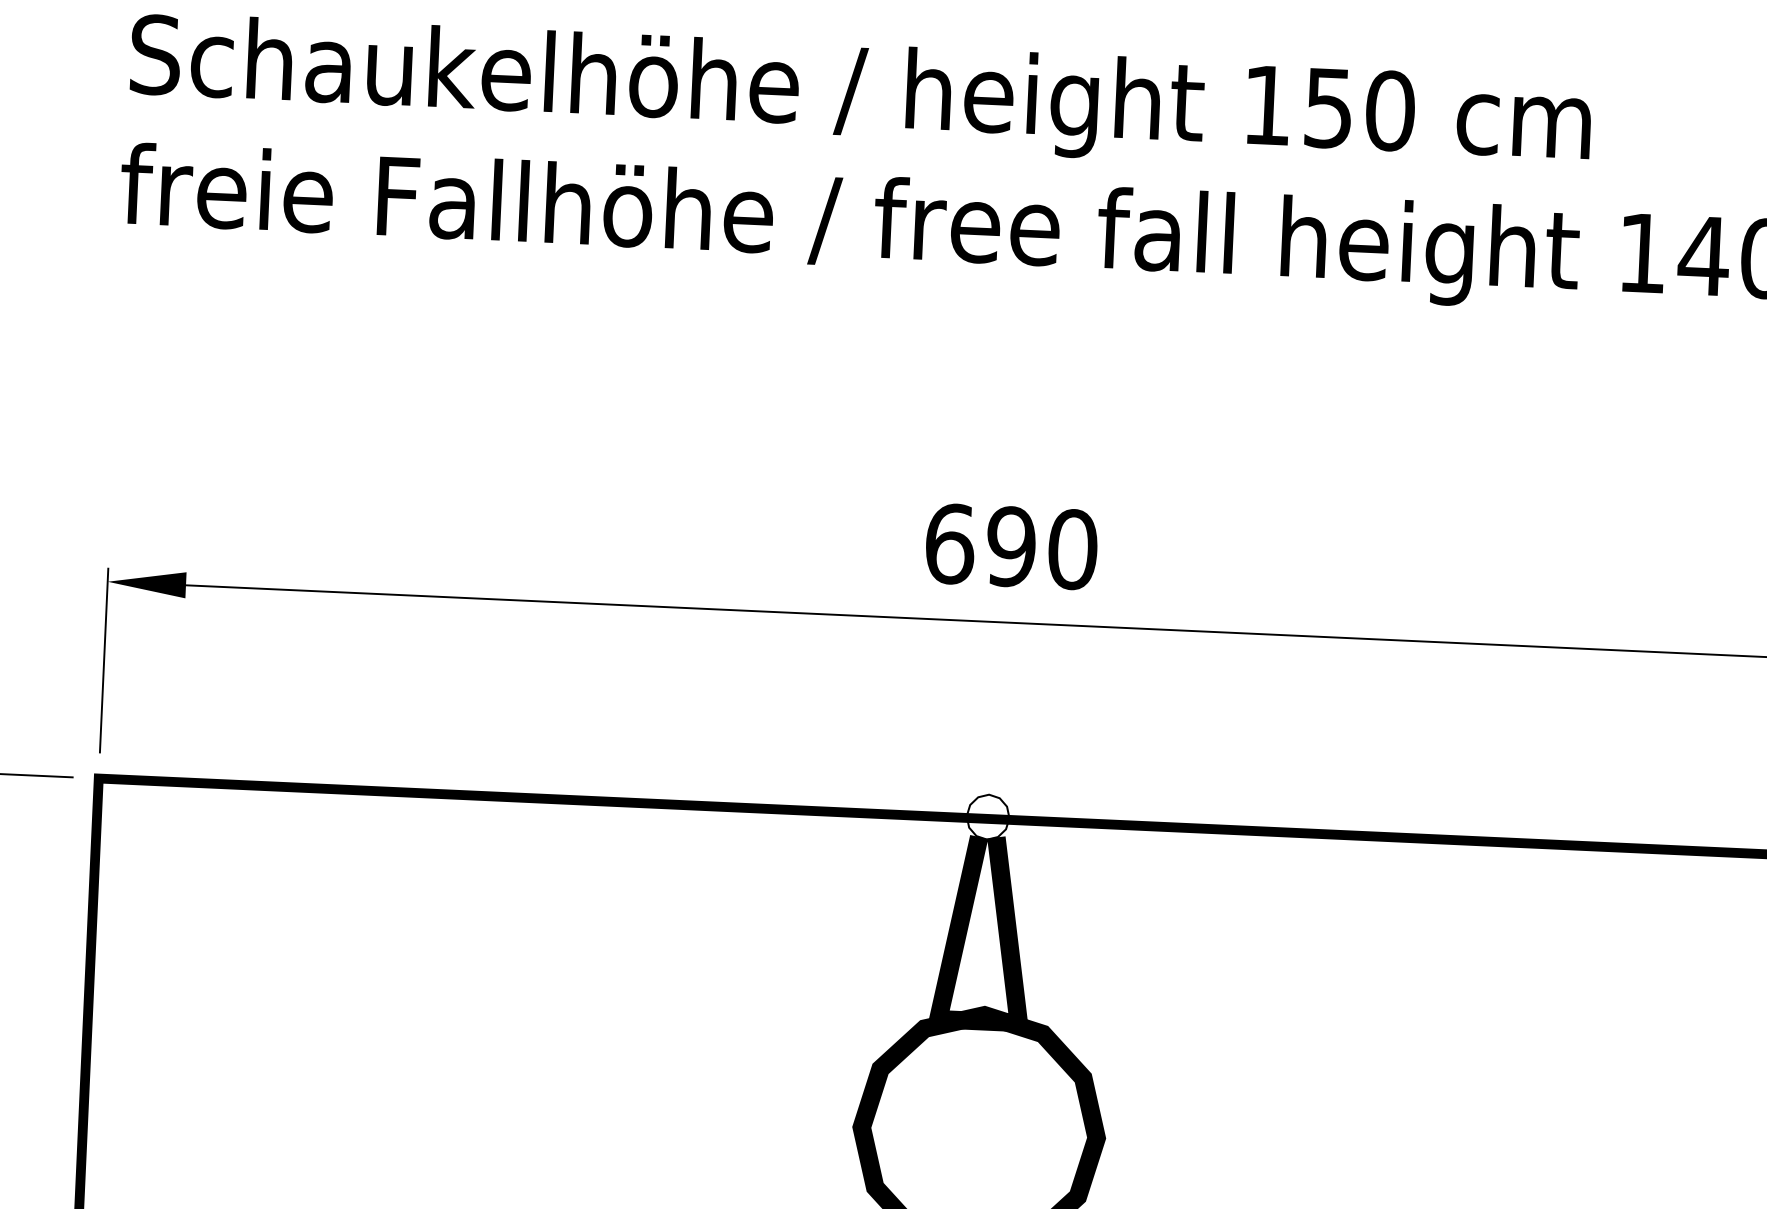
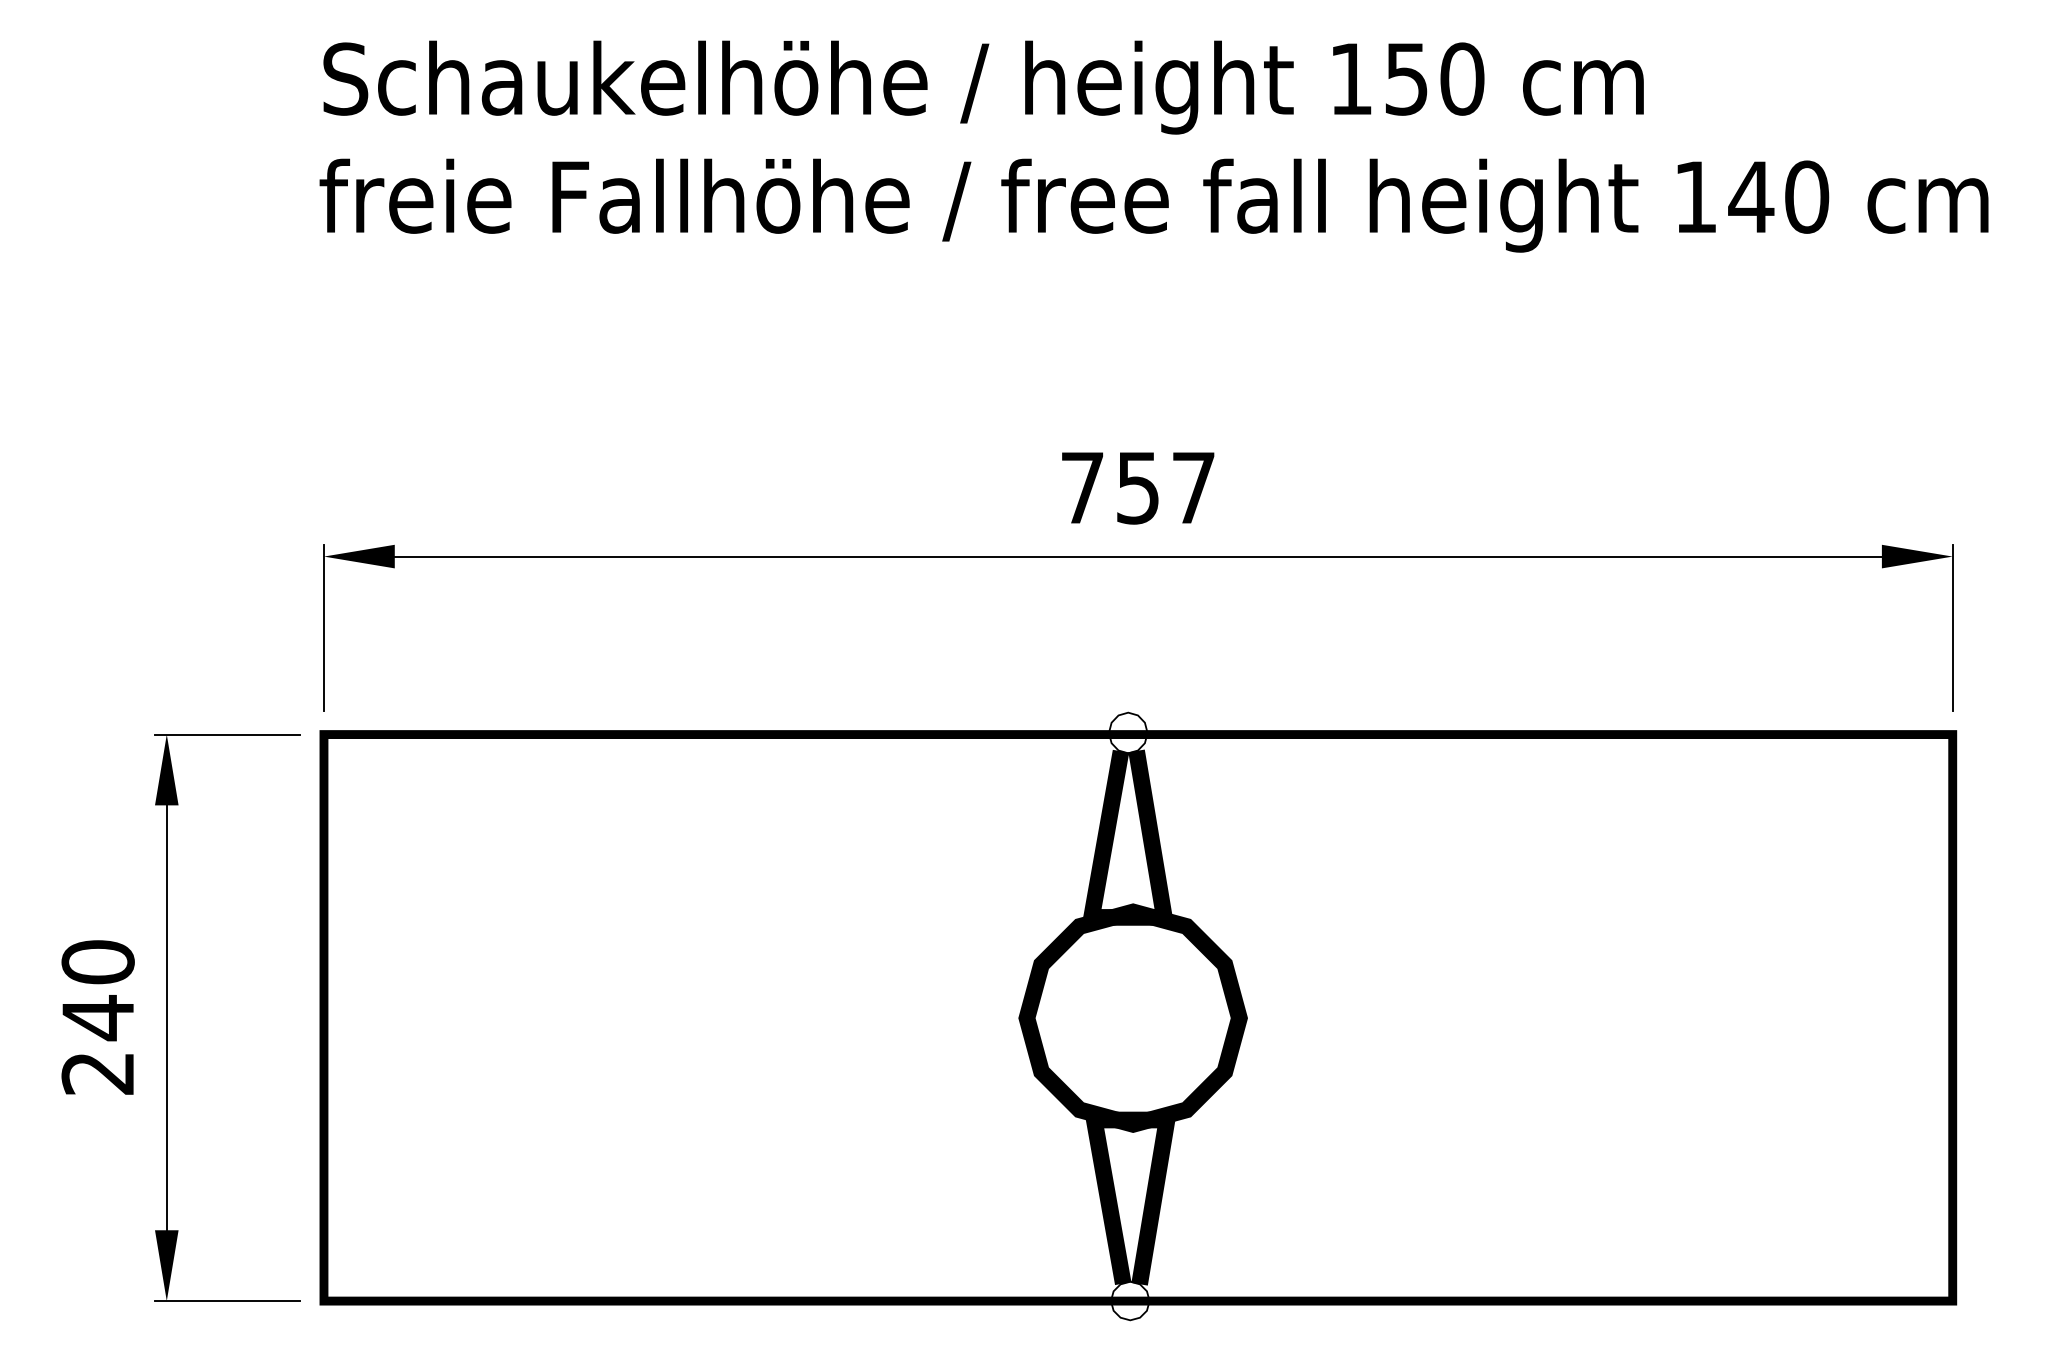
text: (1011, 546) -> (1138, 487), 690 -> 757

